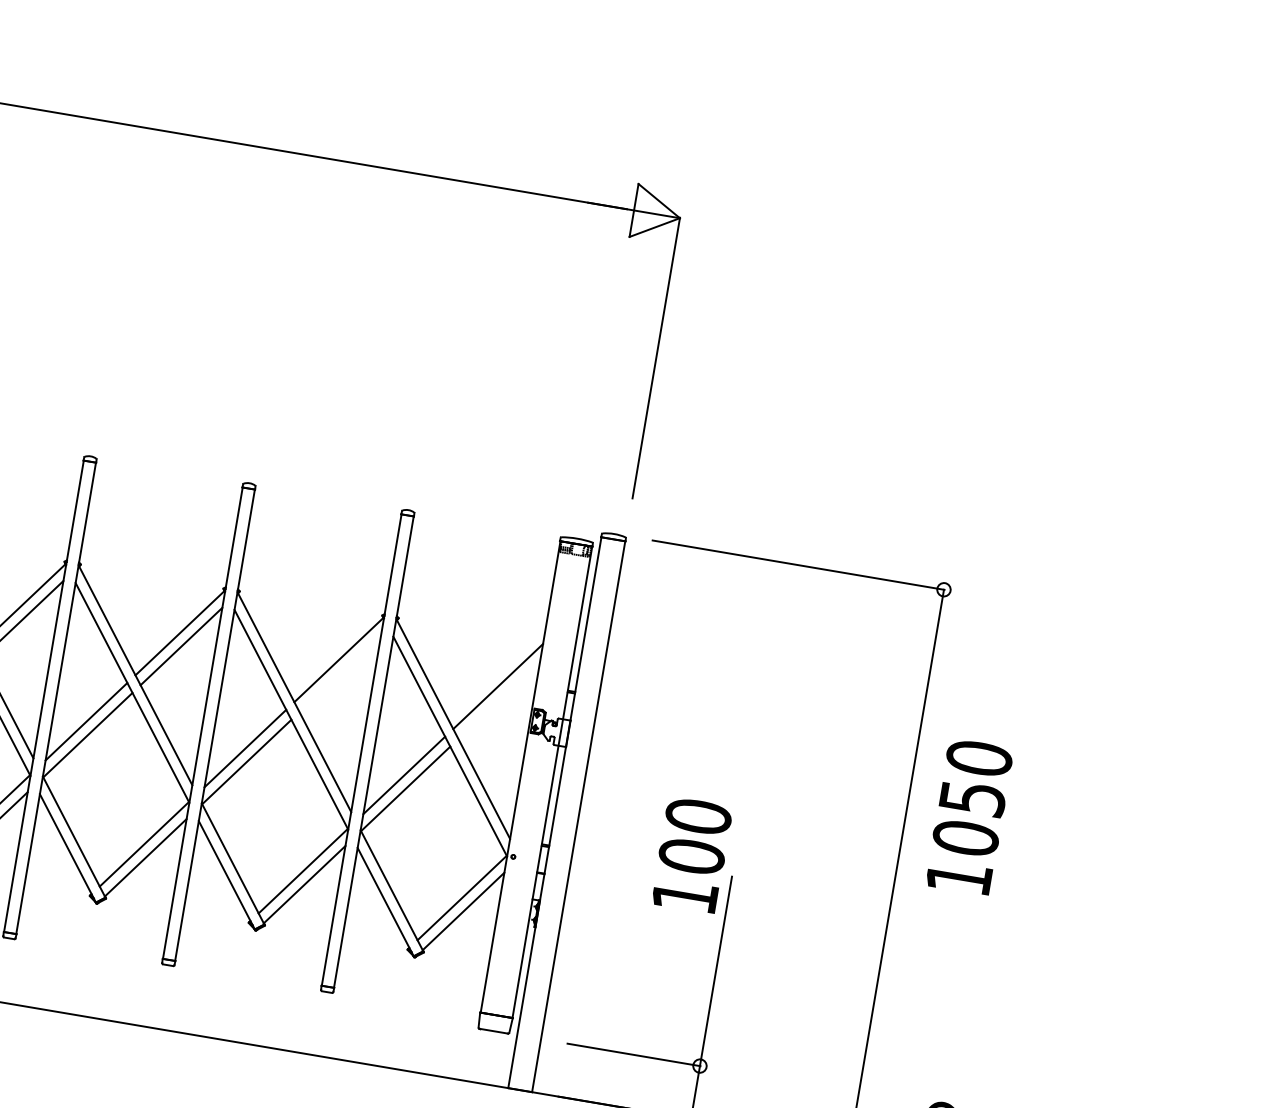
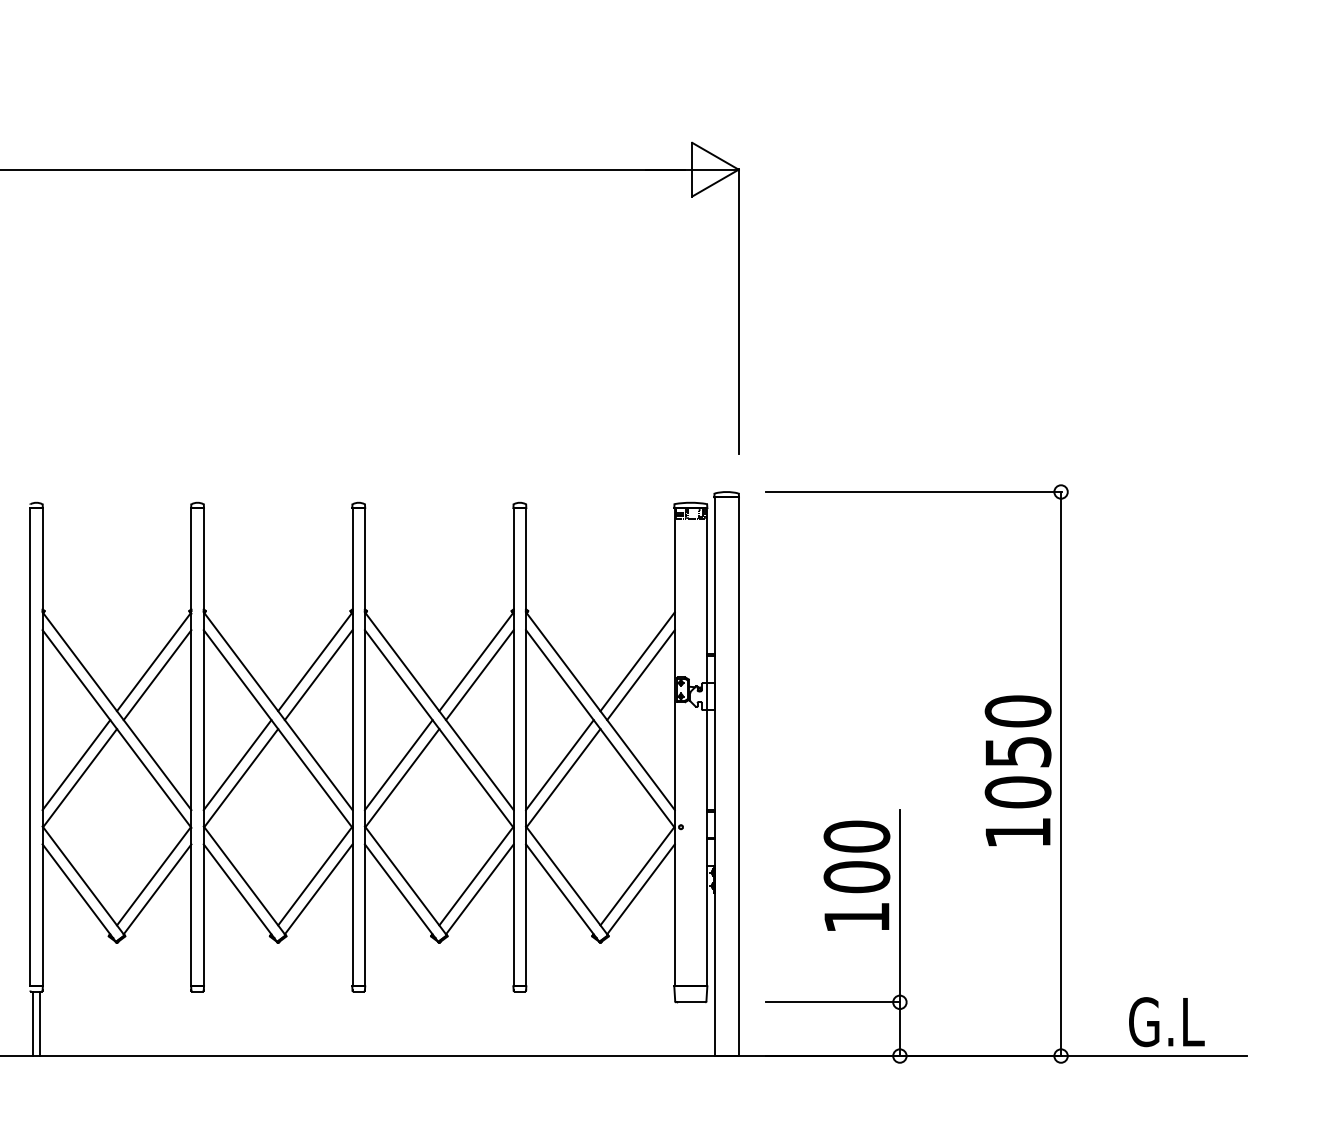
line: (339, 673) -> (479, 675), added
line: (498, 700) -> (640, 675), added
text: (968, 816) -> (1017, 770), moved
text: (691, 854) -> (856, 875), moved

